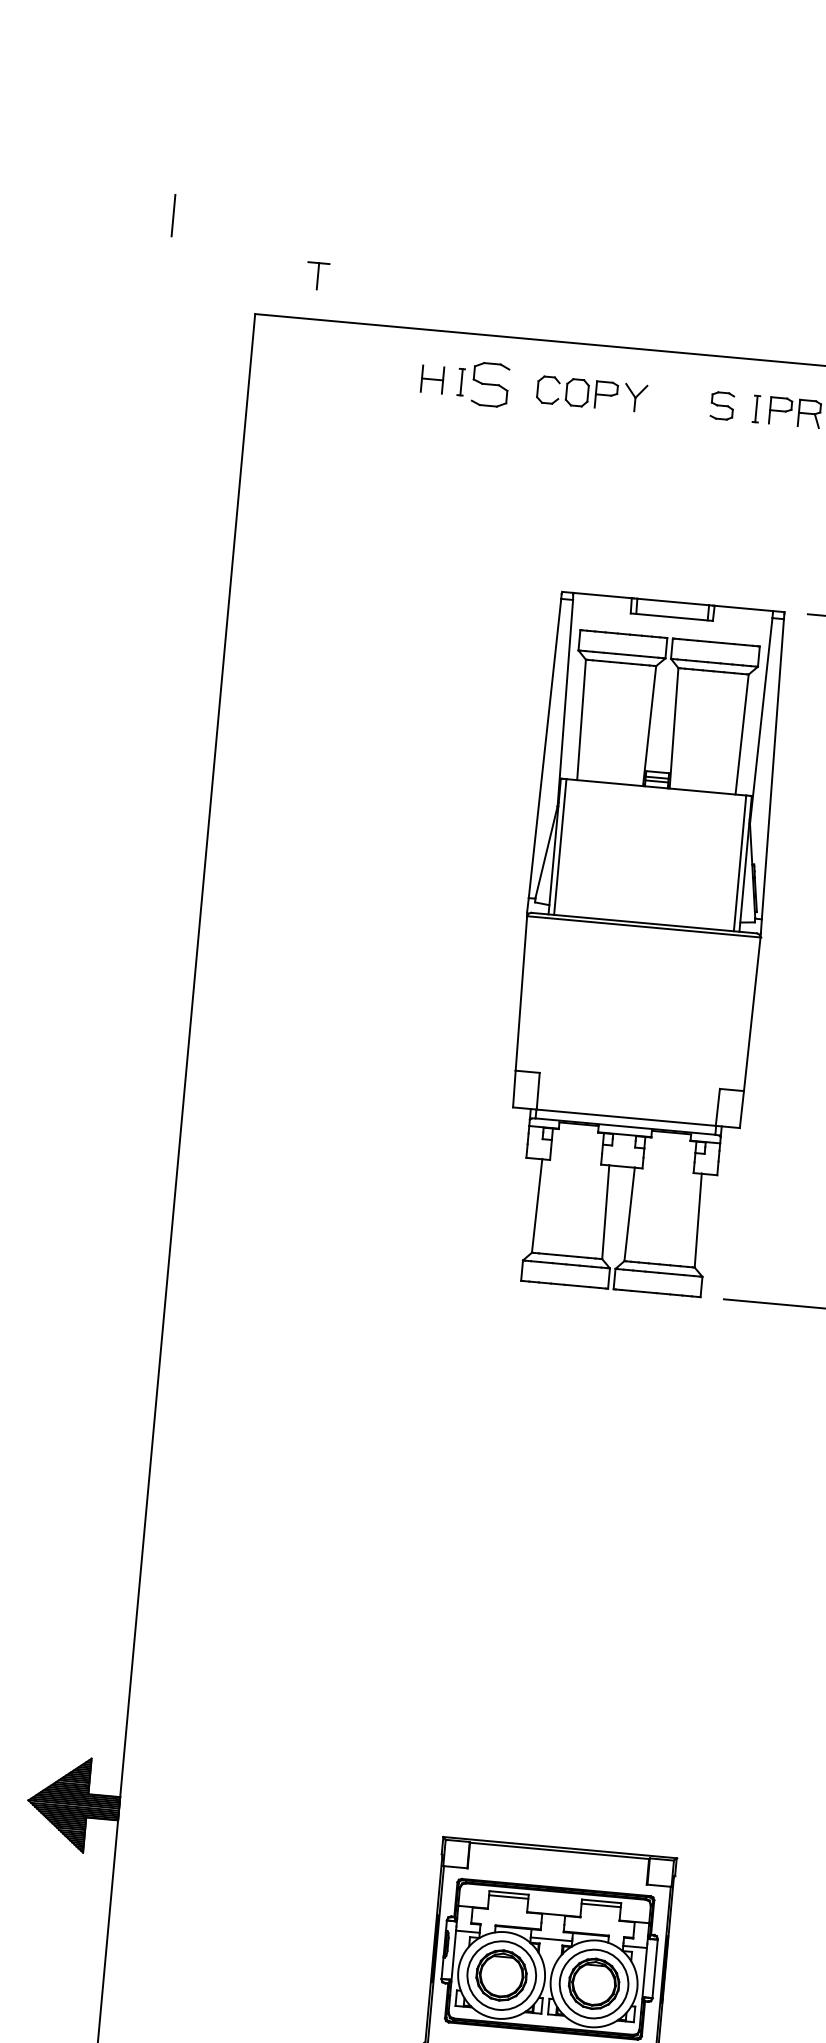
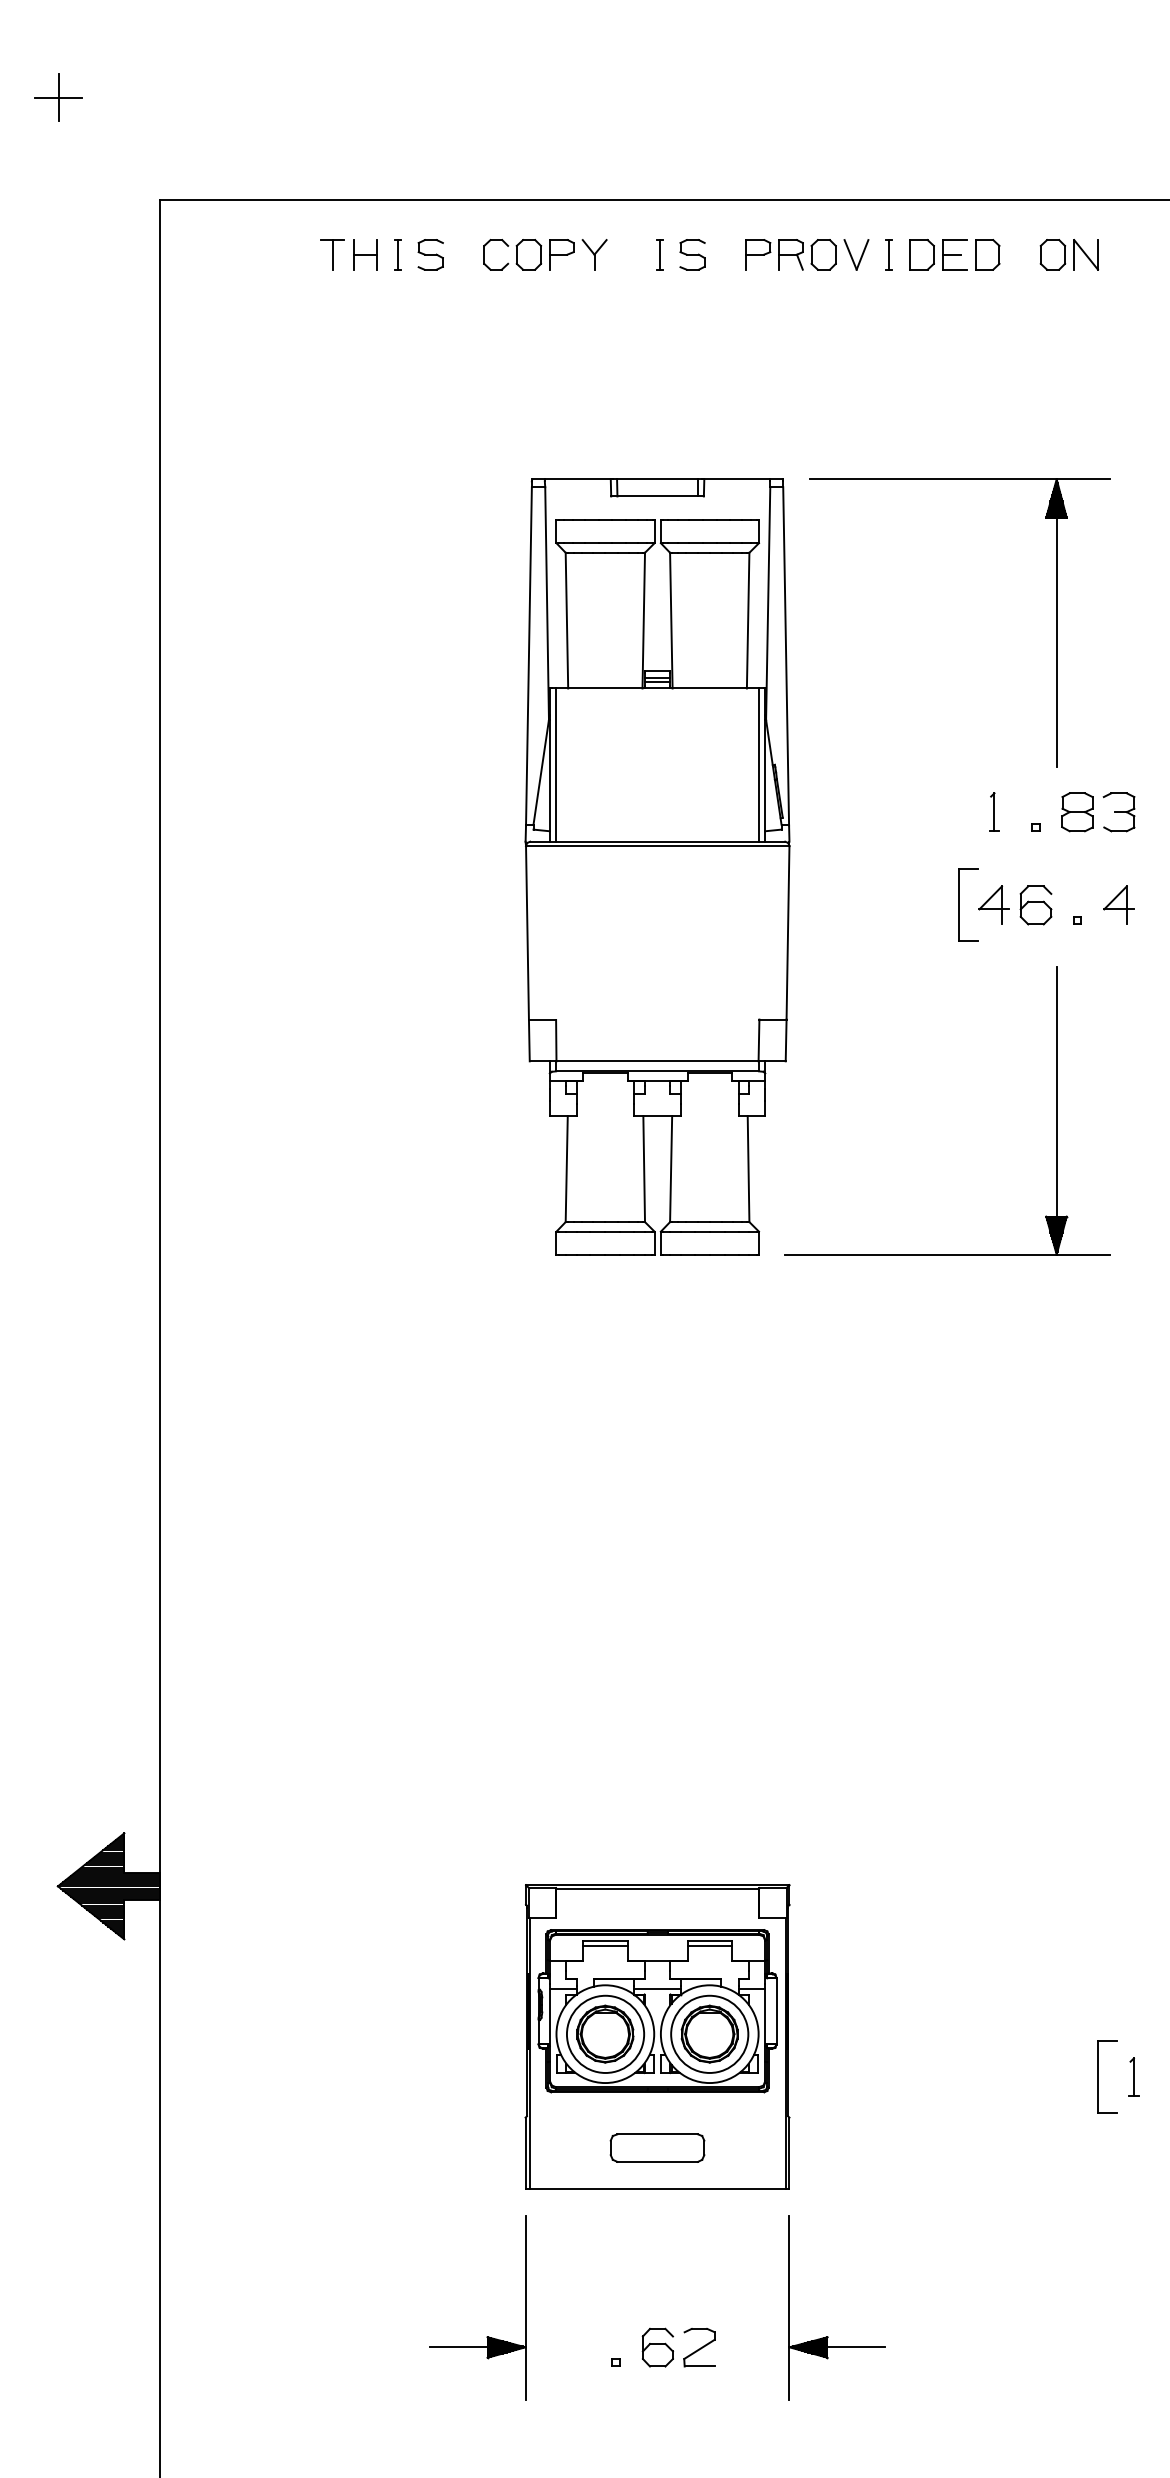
line: (173, 215) -> (58, 97), added
part: (317, 275) -> (332, 254), moved
part: (490, 384) -> (430, 254), size x0.62
part: (755, 408) -> (659, 254), moved

